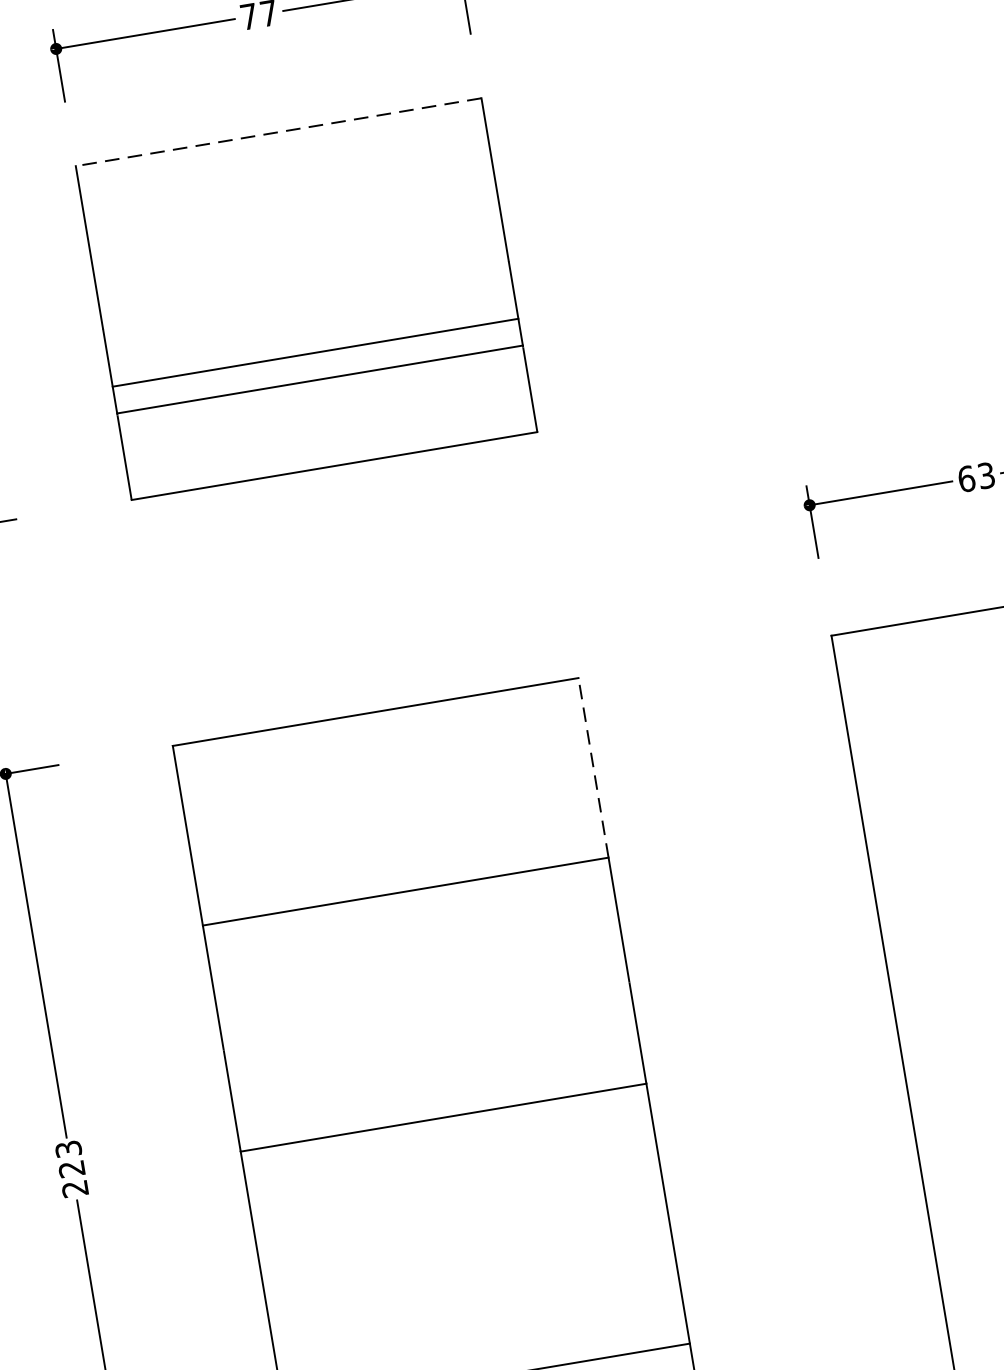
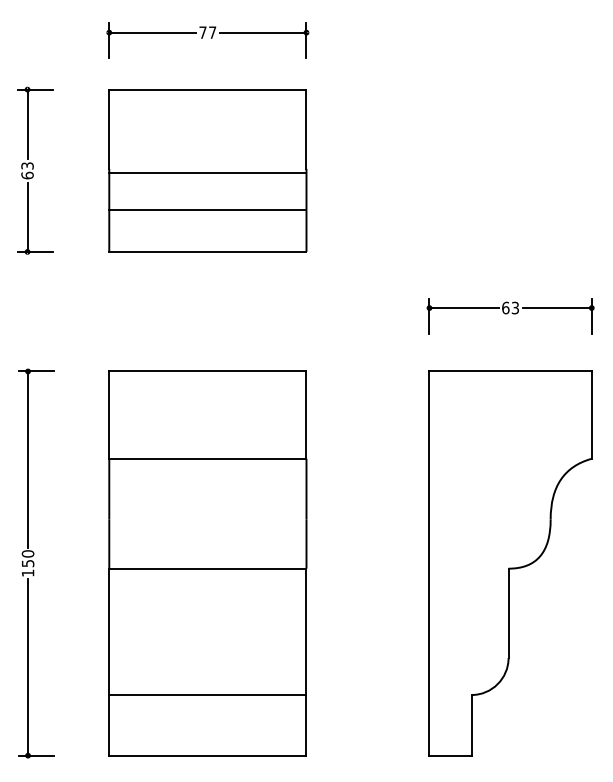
line: (277, 132) -> (207, 89), dashed -> solid
line: (314, 352) -> (207, 172), moved
line: (593, 768) -> (306, 415), dashed -> solid
text: (70, 1169) -> (27, 563), 223 -> 150

